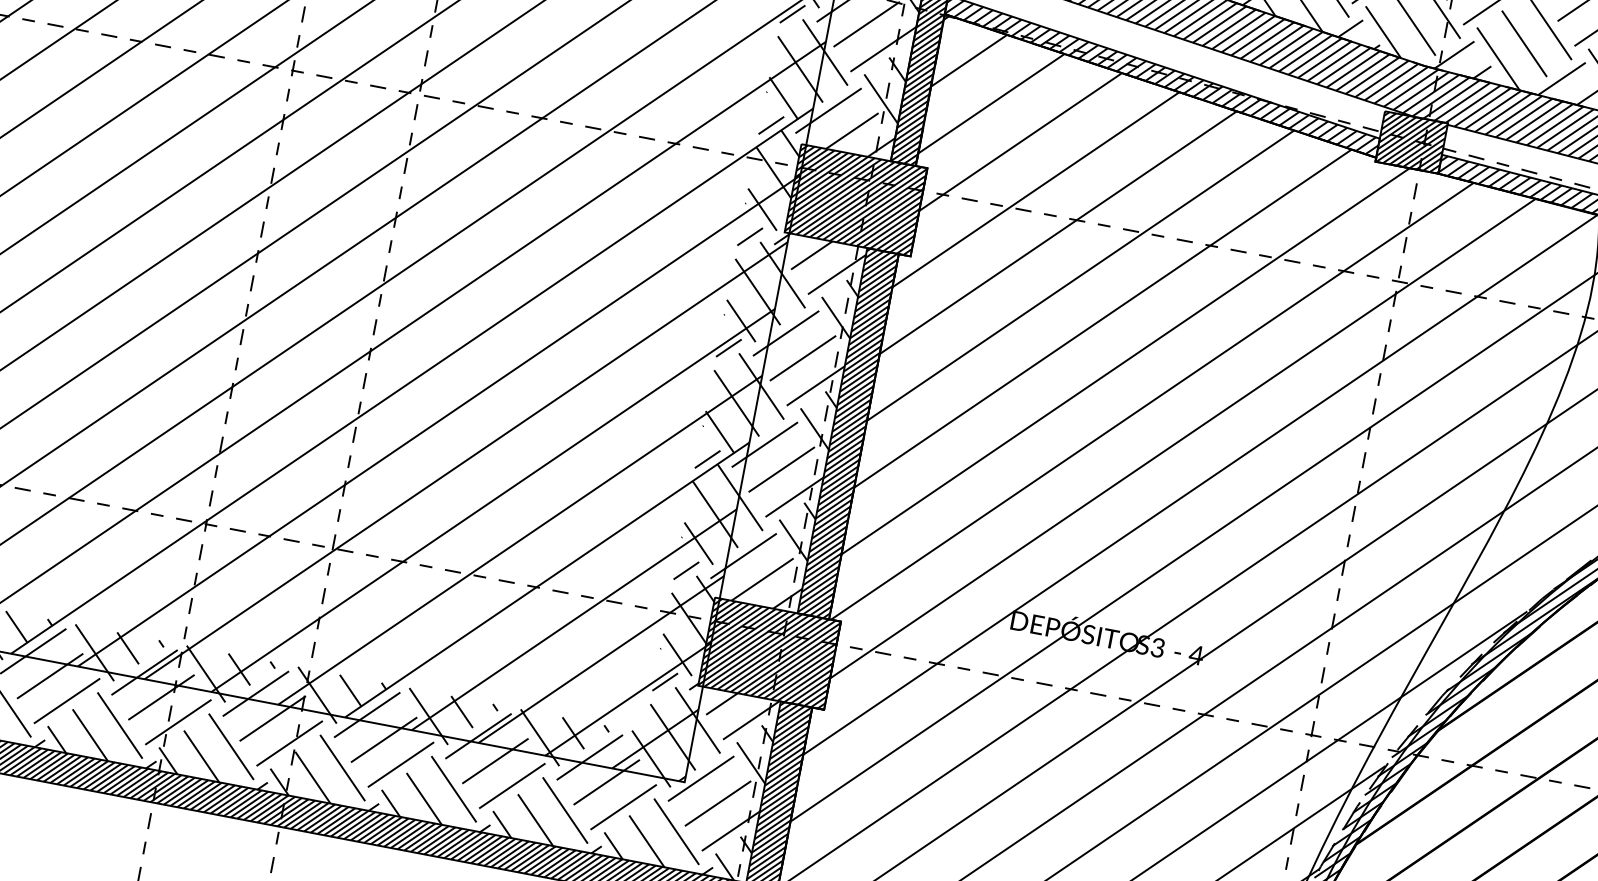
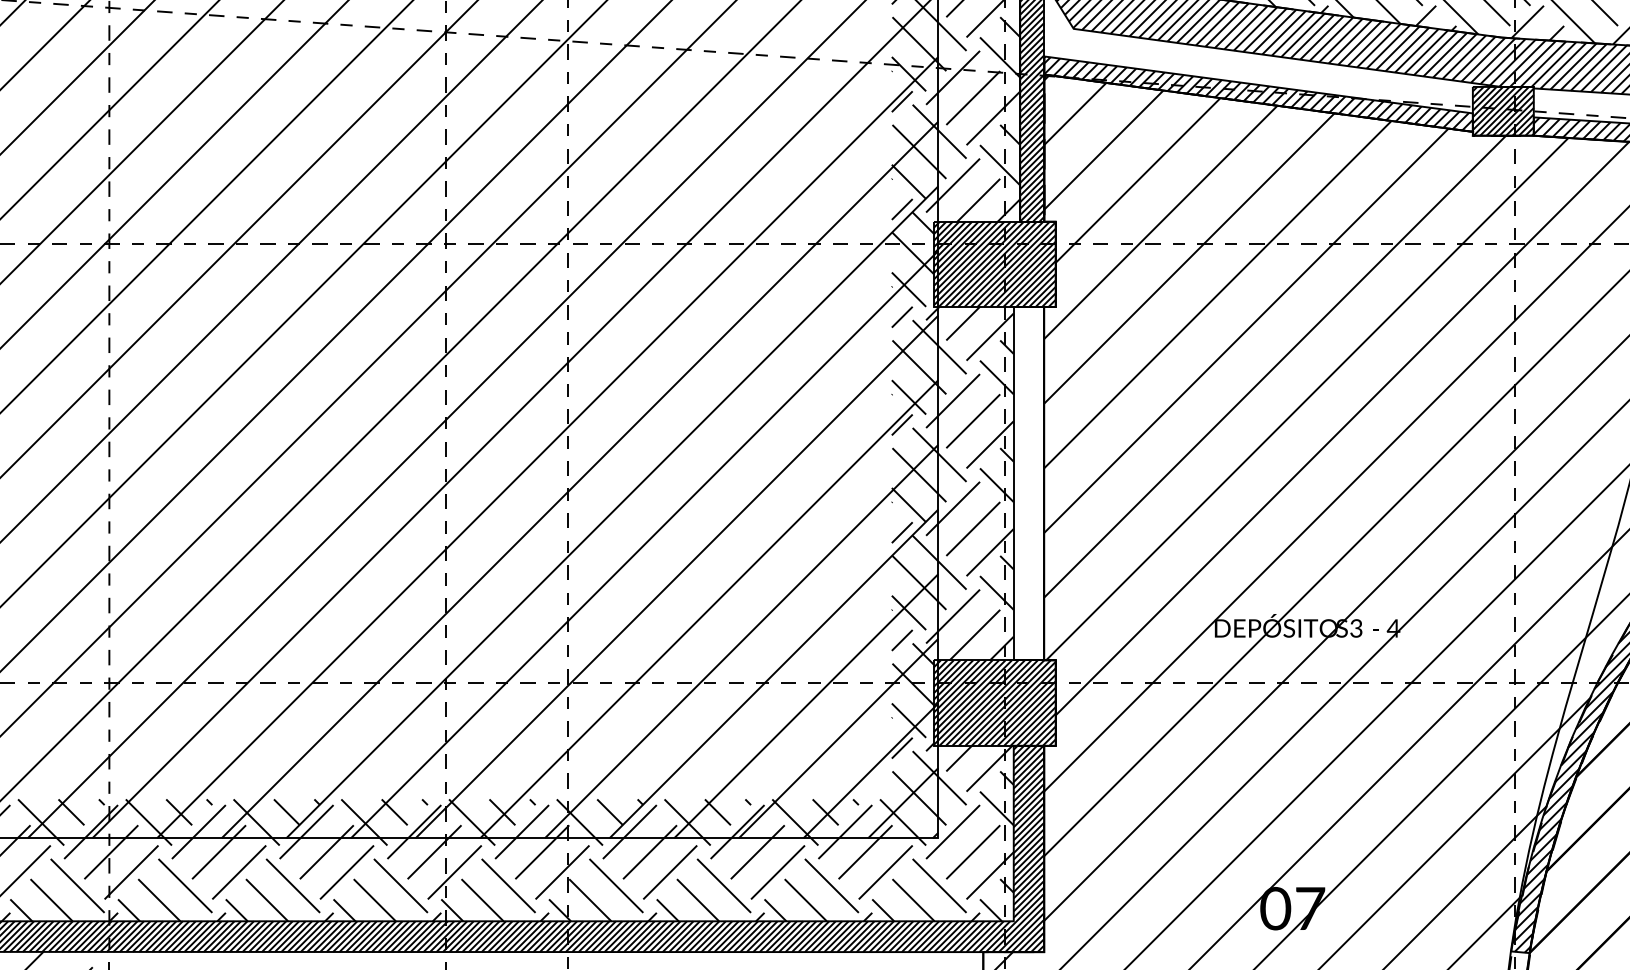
hatch: (847, 433) -> (1028, 483), removed

